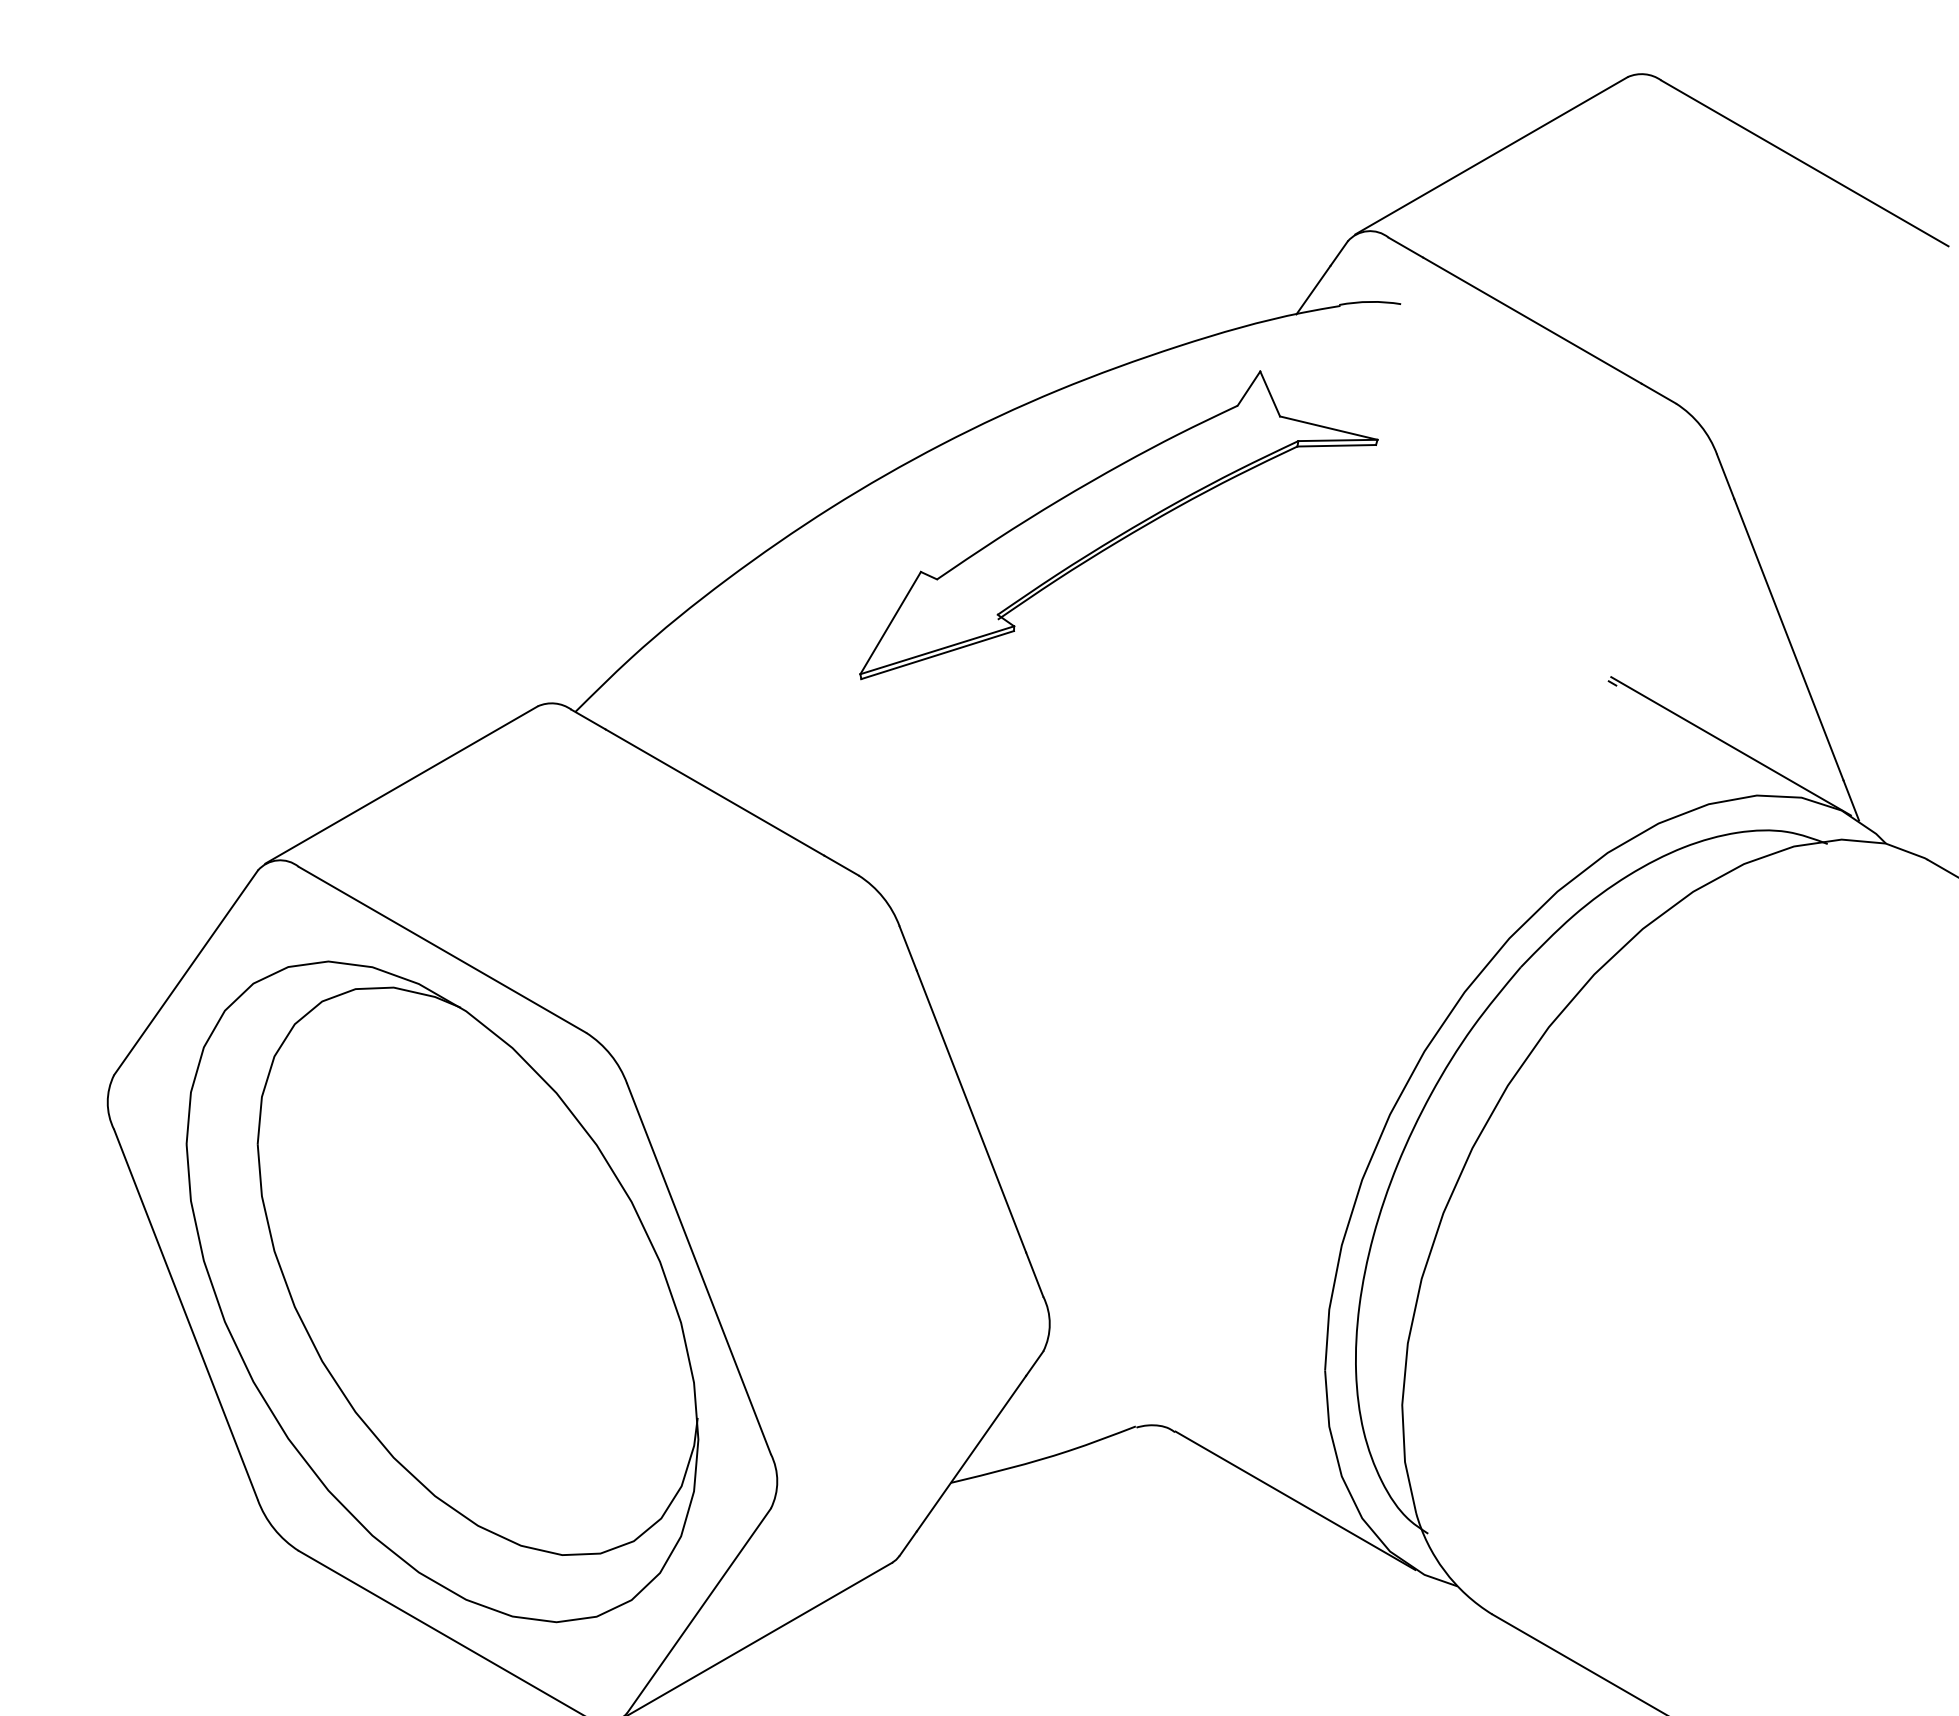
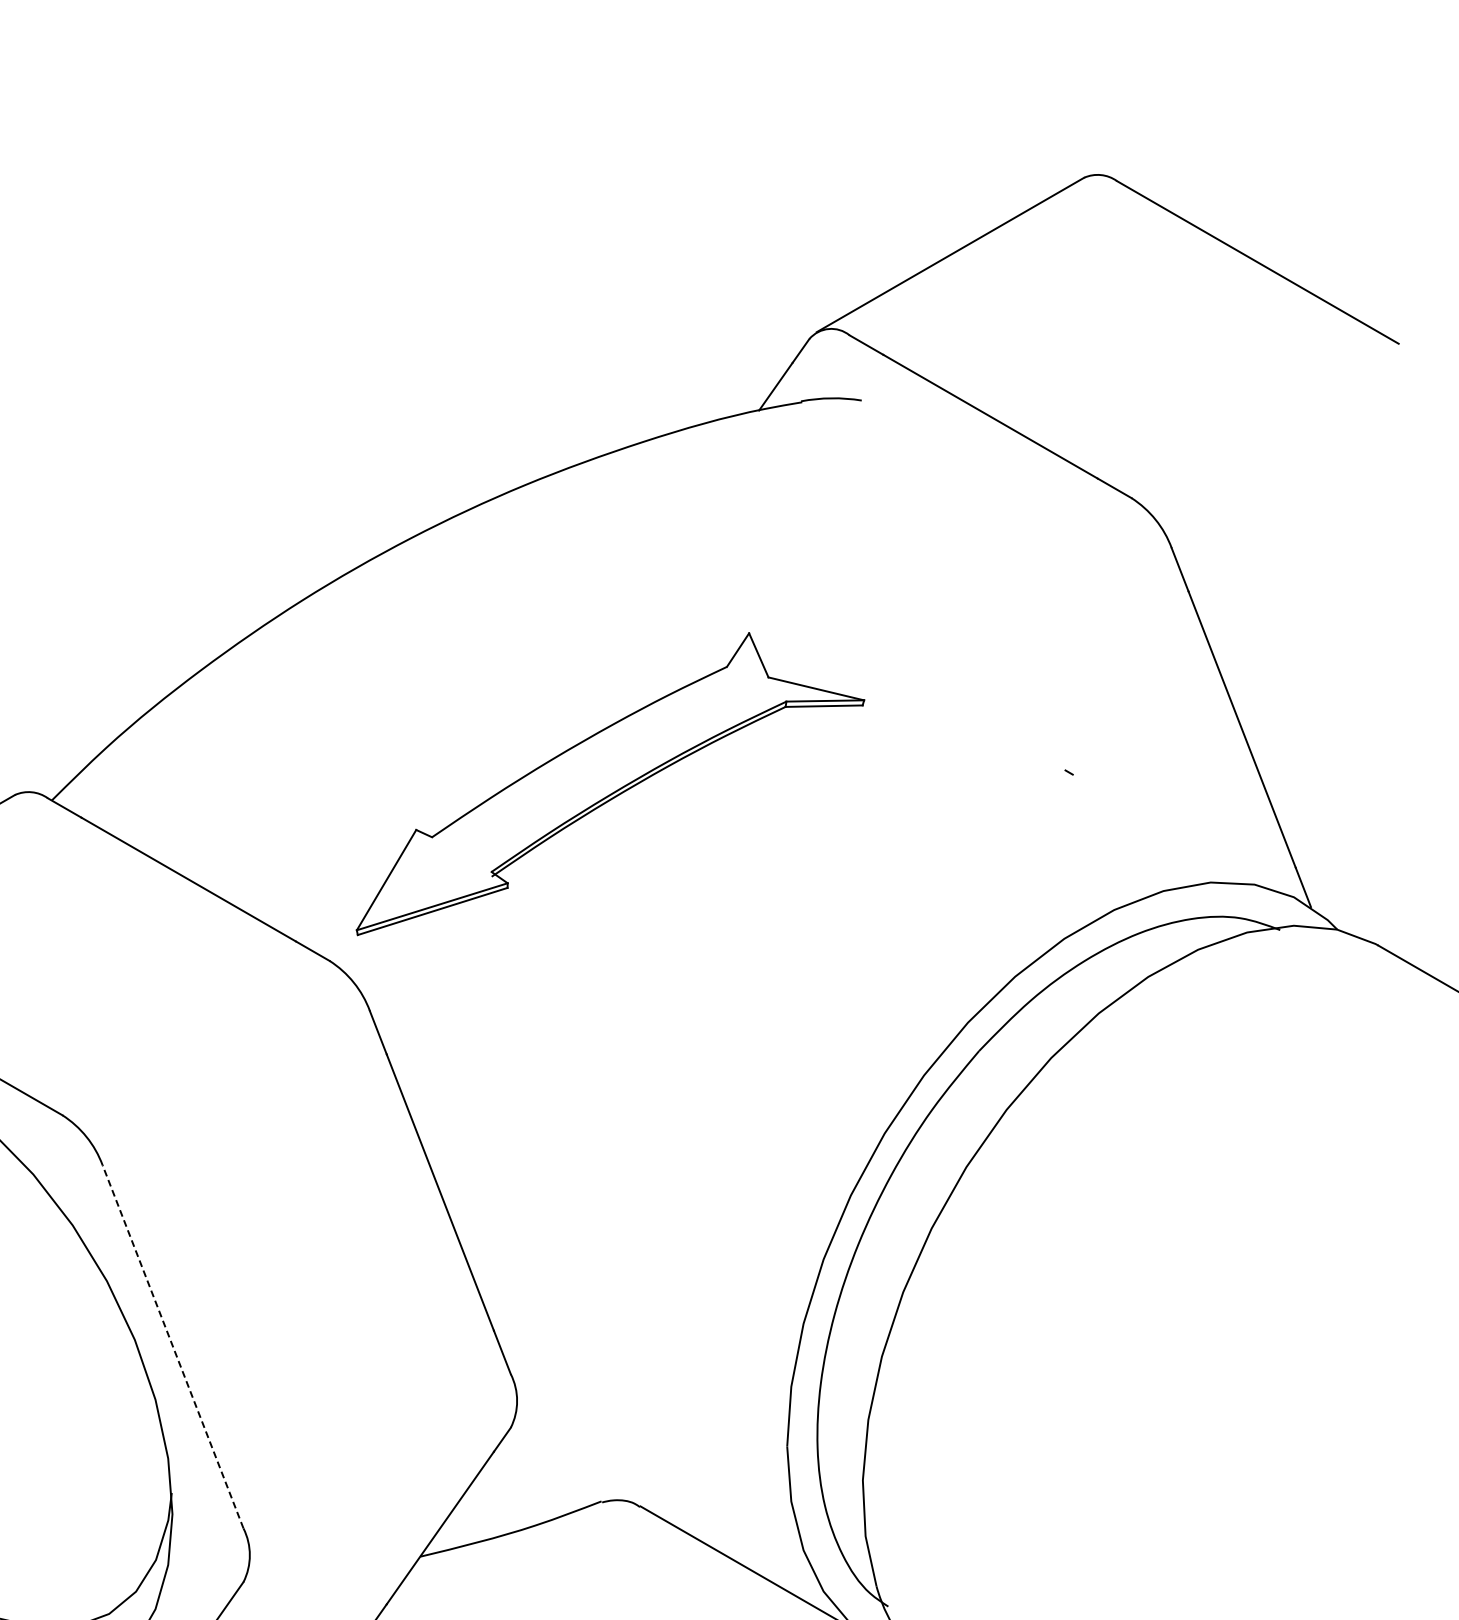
part: (1118, 525) -> (610, 784), moved
line: (1730, 746) -> (1184, 834), removed
line: (699, 1268) -> (173, 1346), solid -> dashed

